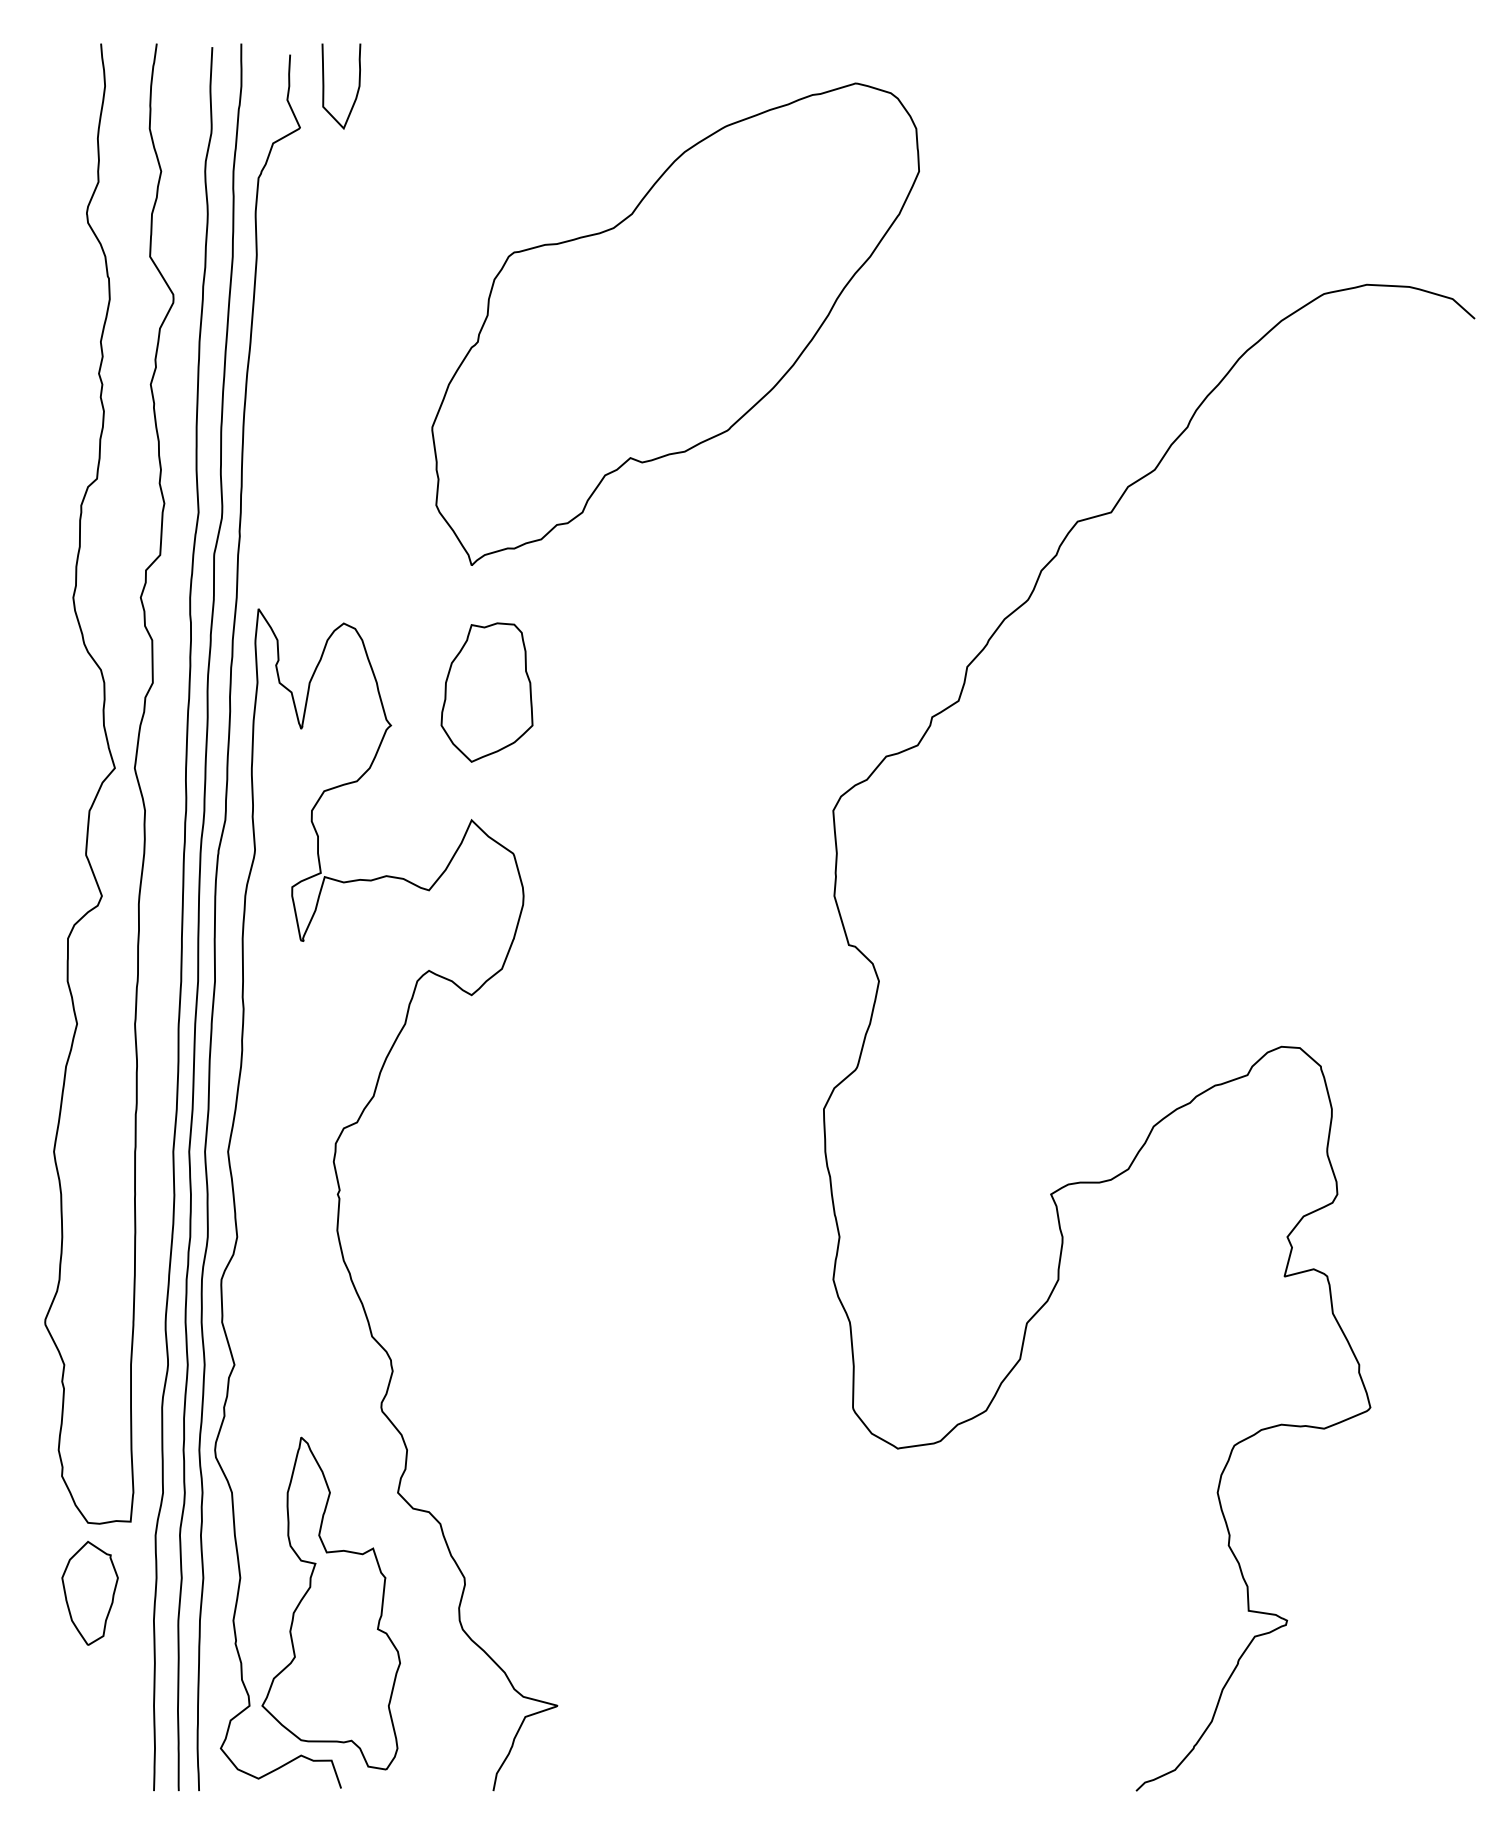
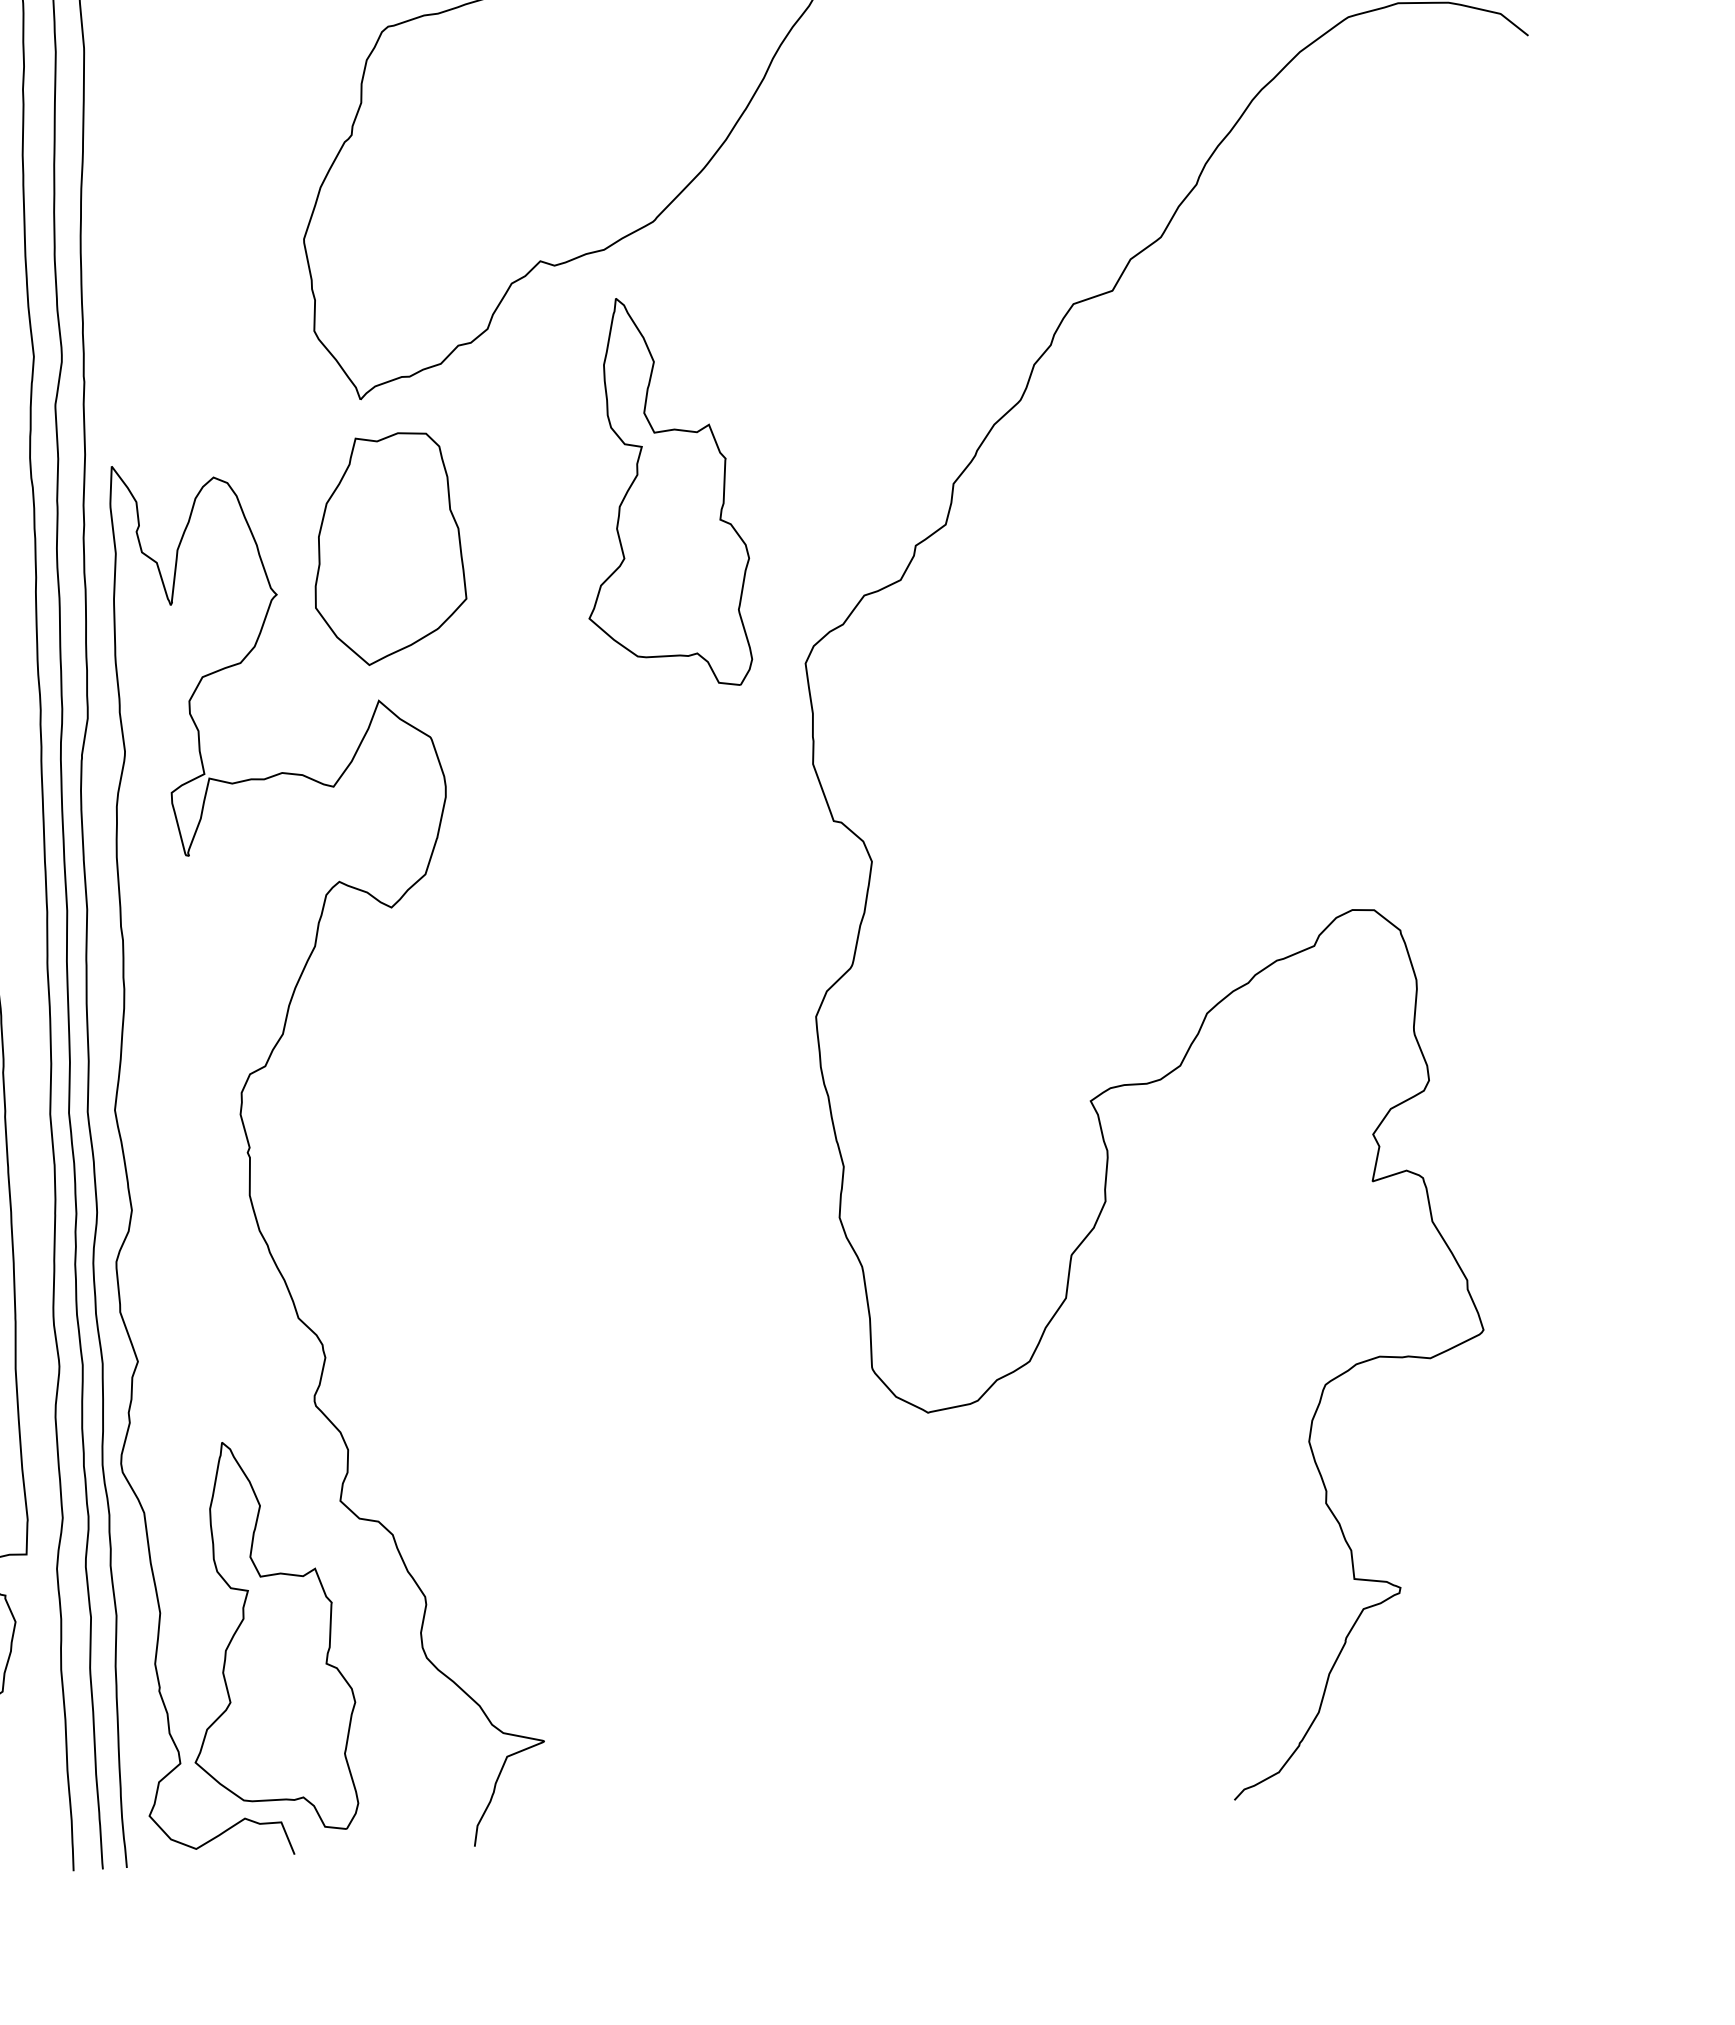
part: (721, 659) -> (662, 492), added
part: (486, 692) -> (387, 548), size x1.4

